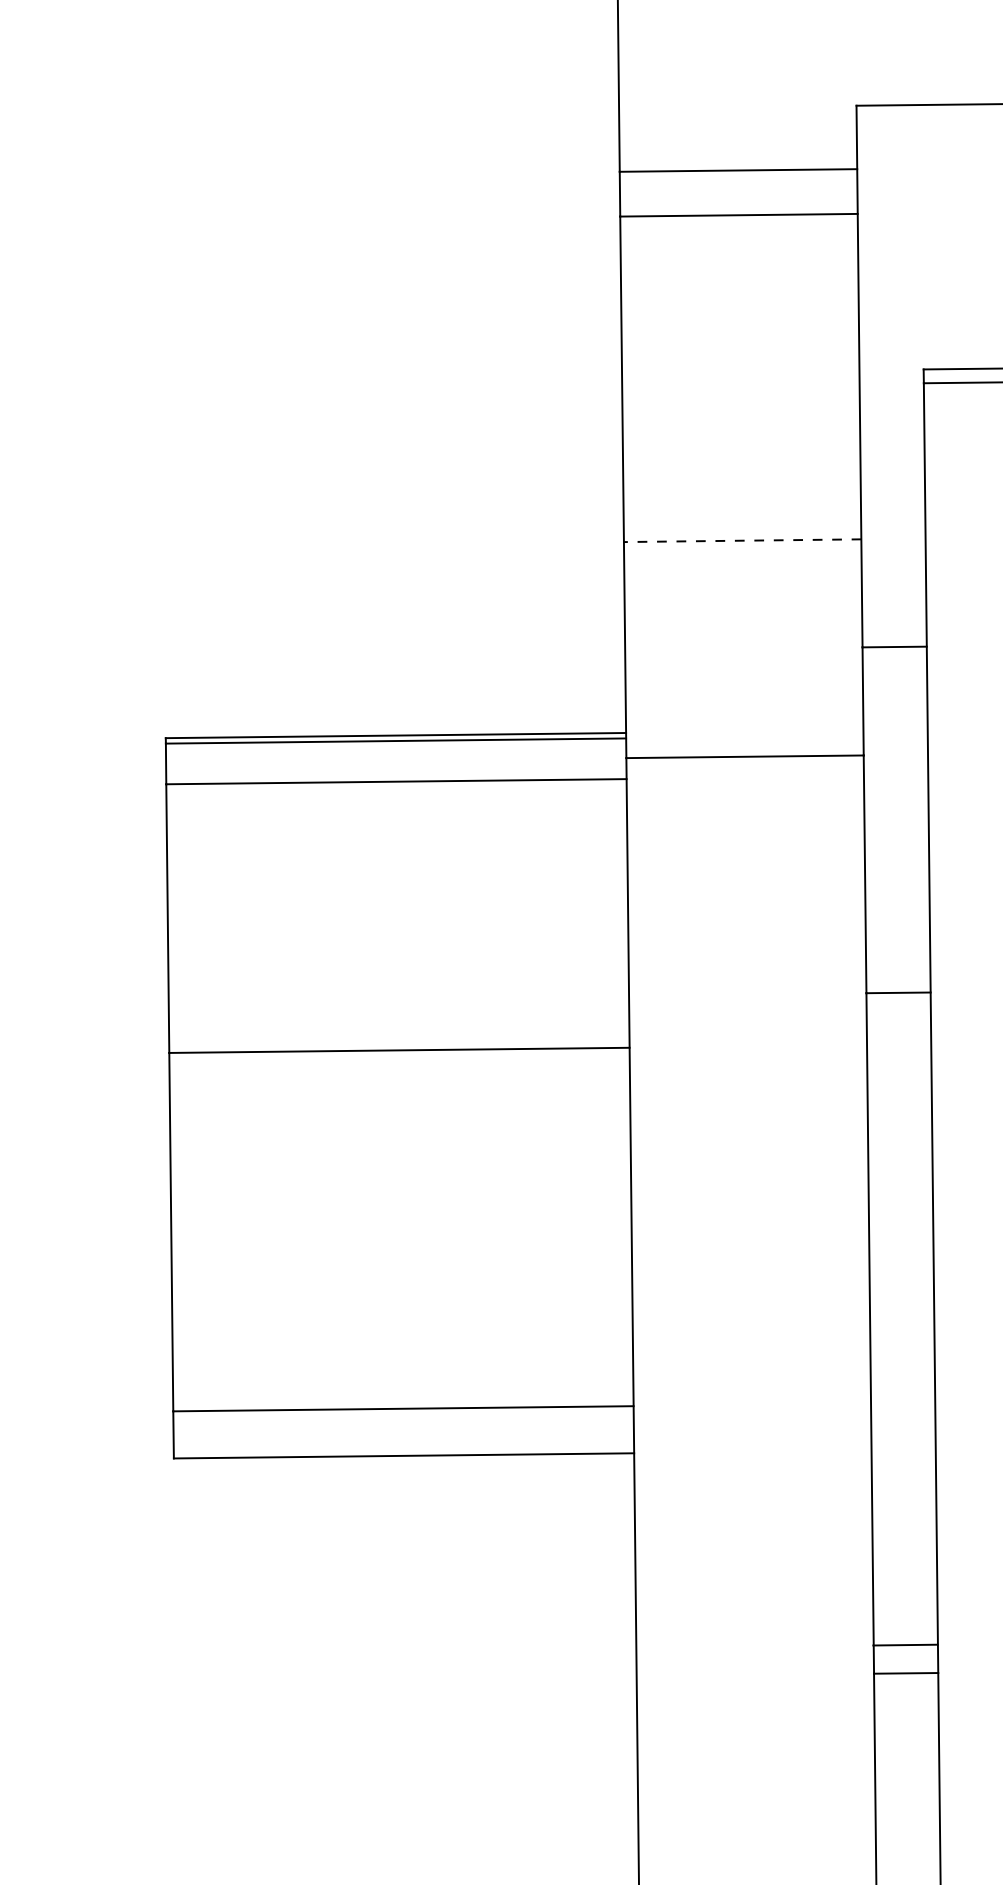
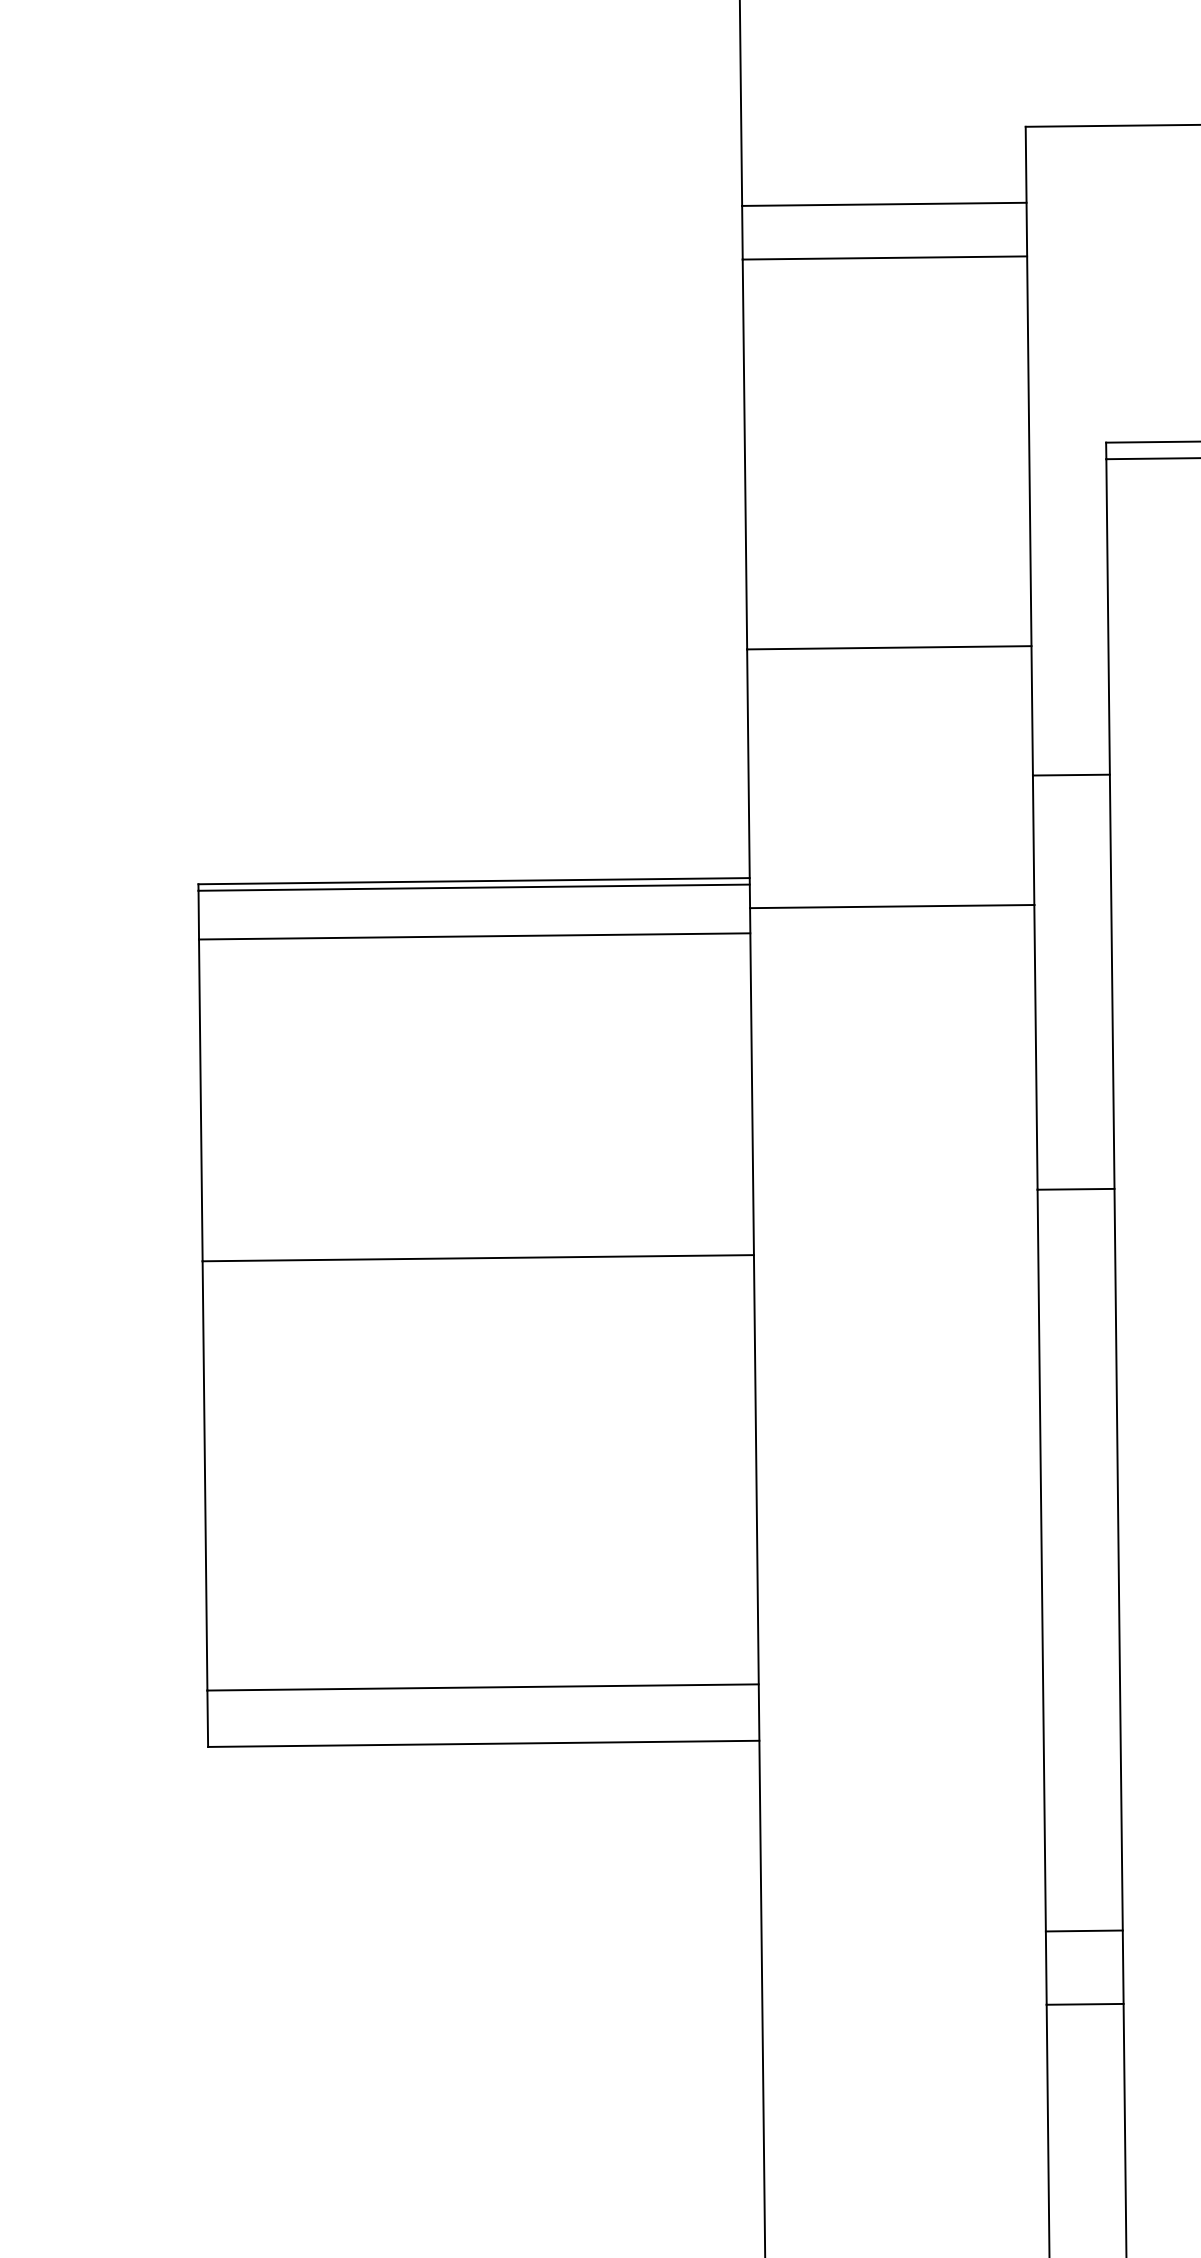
line: (742, 540) -> (889, 647), dashed -> solid
line: (905, 1644) -> (1084, 1930), moved

